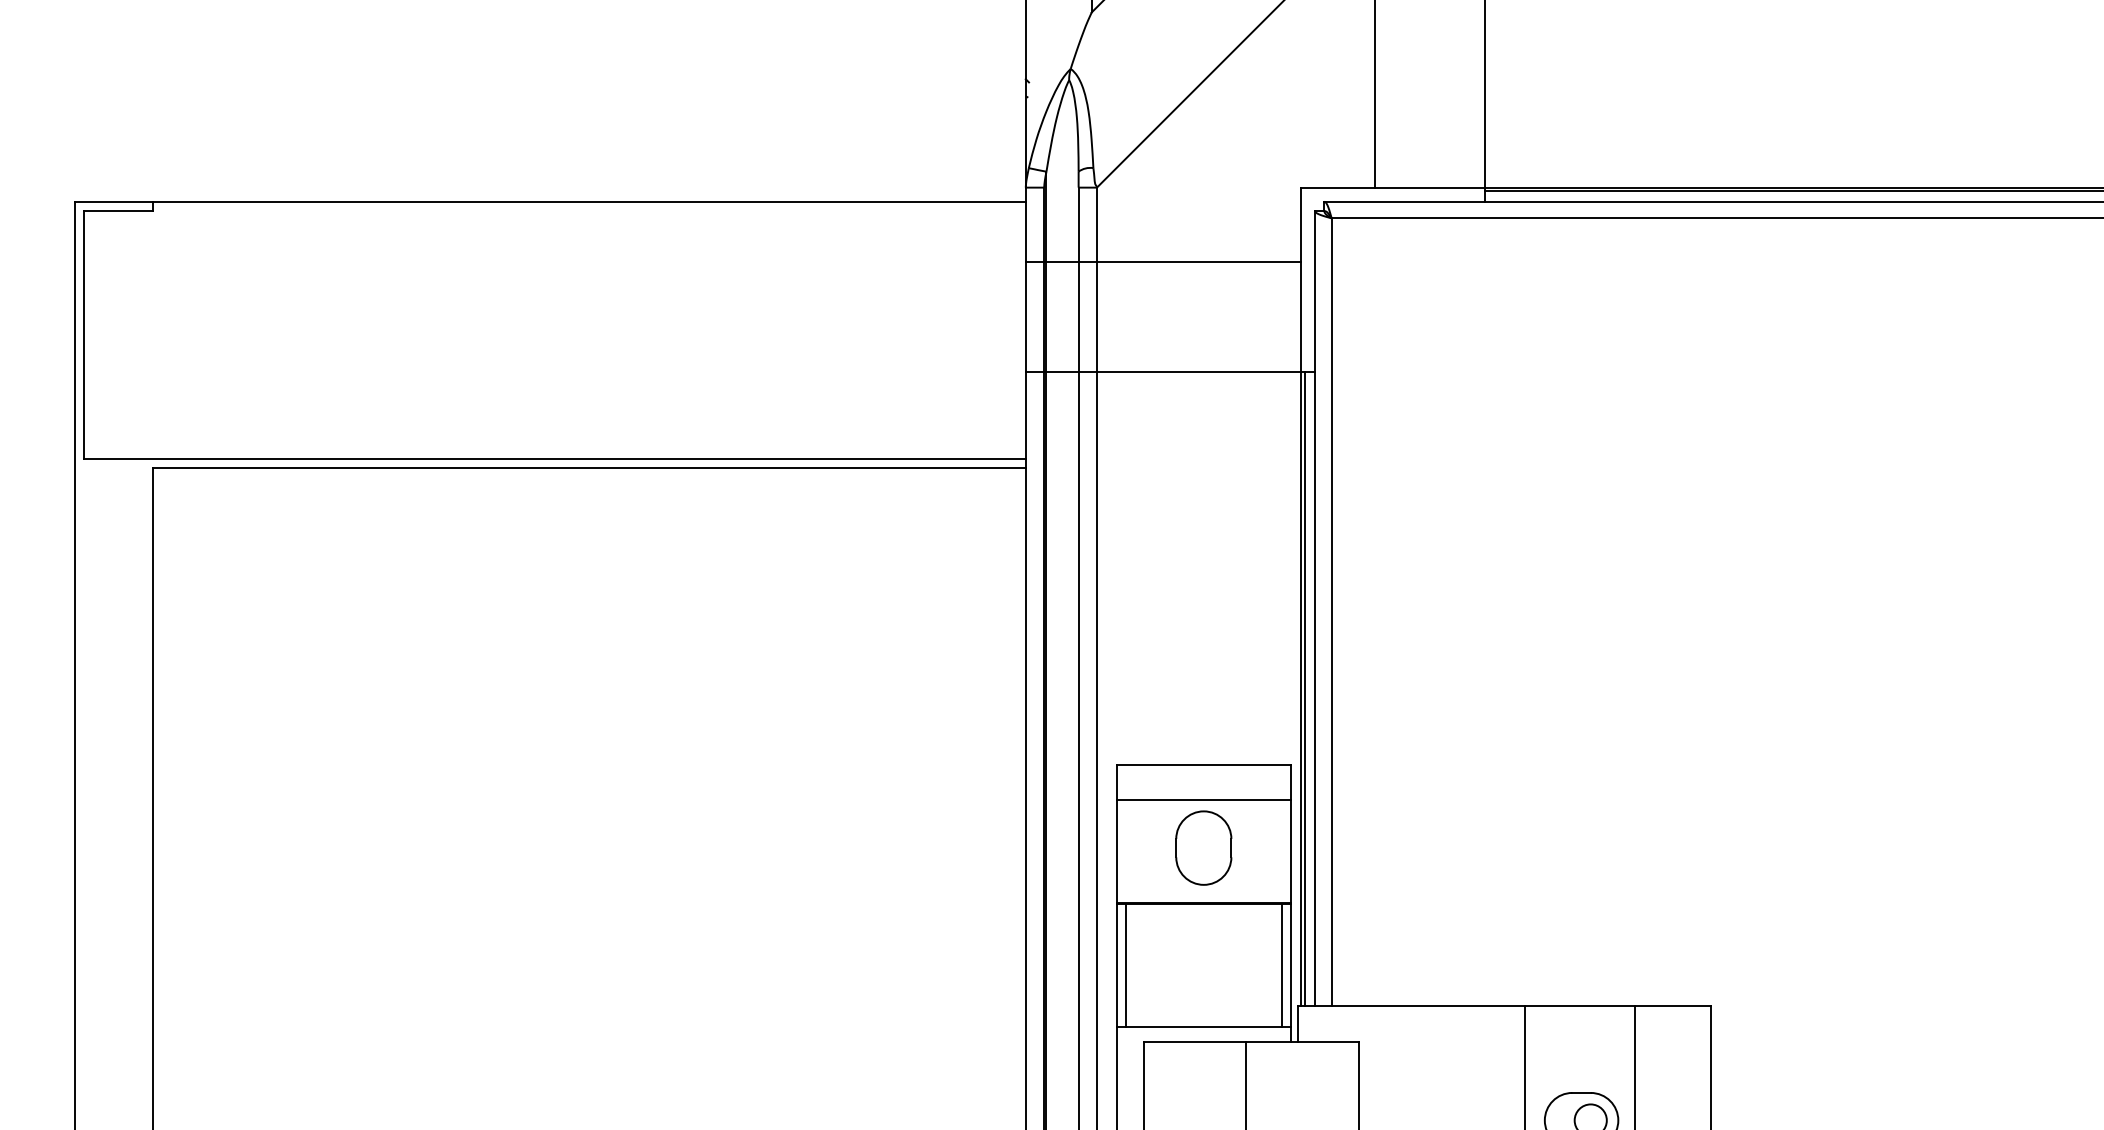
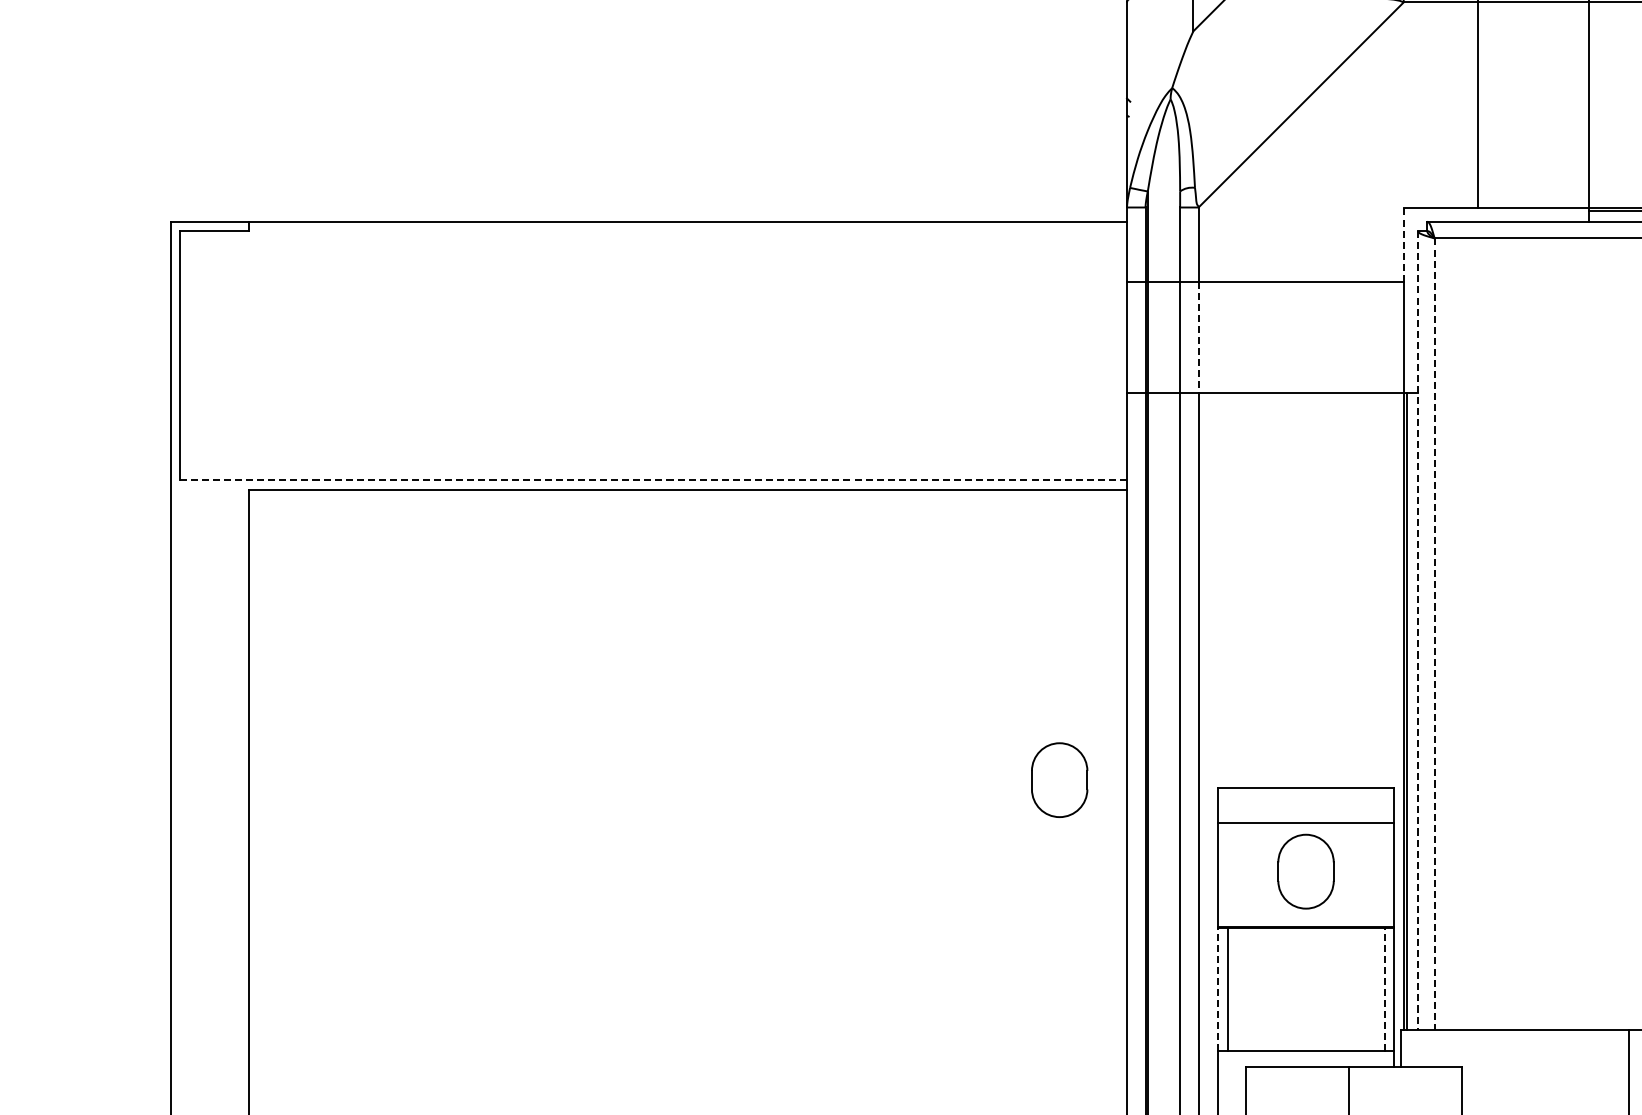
line: (1301, 224) -> (1404, 244), solid -> dashed
line: (1096, 317) -> (1198, 338), solid -> dashed
line: (555, 459) -> (654, 480), solid -> dashed
line: (1315, 608) -> (1418, 630), solid -> dashed
line: (1331, 612) -> (1434, 634), solid -> dashed
part: (958, 756) -> (1059, 779), added
line: (1116, 965) -> (1218, 989), solid -> dashed
line: (1281, 965) -> (1384, 989), solid -> dashed

